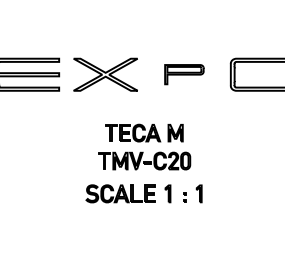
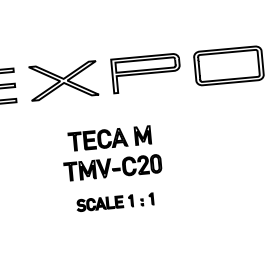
part: (184, 74) -> (146, 73), size x1.67
part: (143, 193) -> (114, 202), size x0.62

